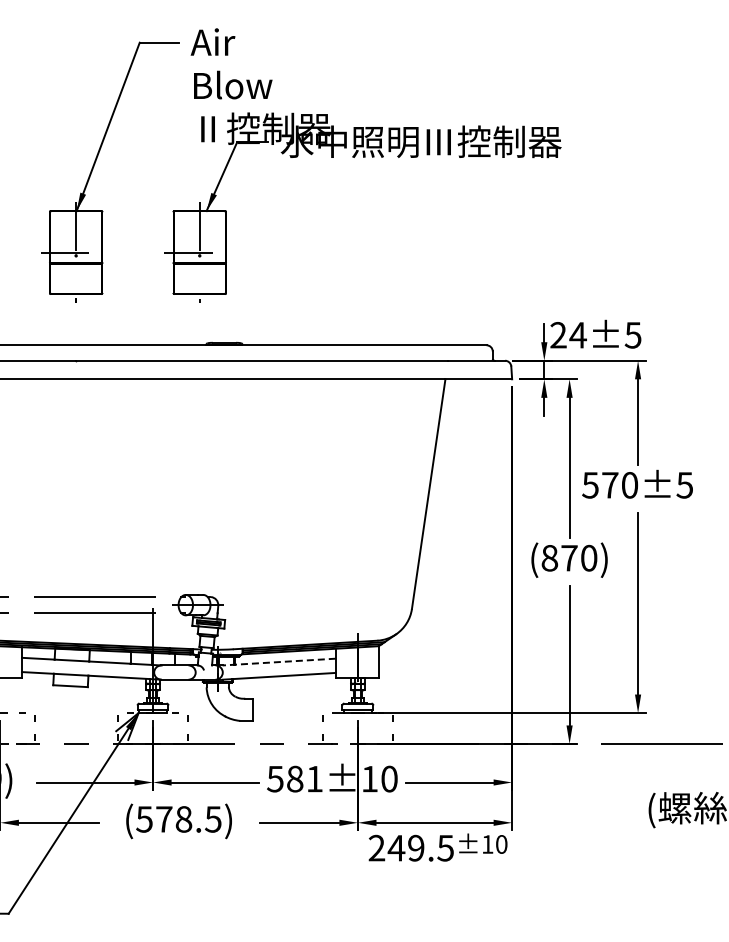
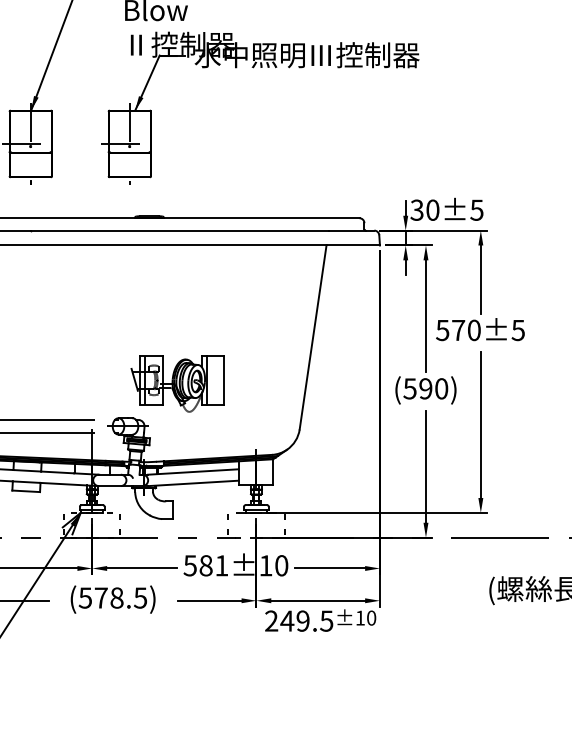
text: (568, 335) -> (425, 210), 24±5 -> 30±5
part: (259, 551) -> (177, 383), added
text: (559, 557) -> (417, 388), (870) -> (590)
line: (279, 662) -> (193, 472), dashed -> solid

